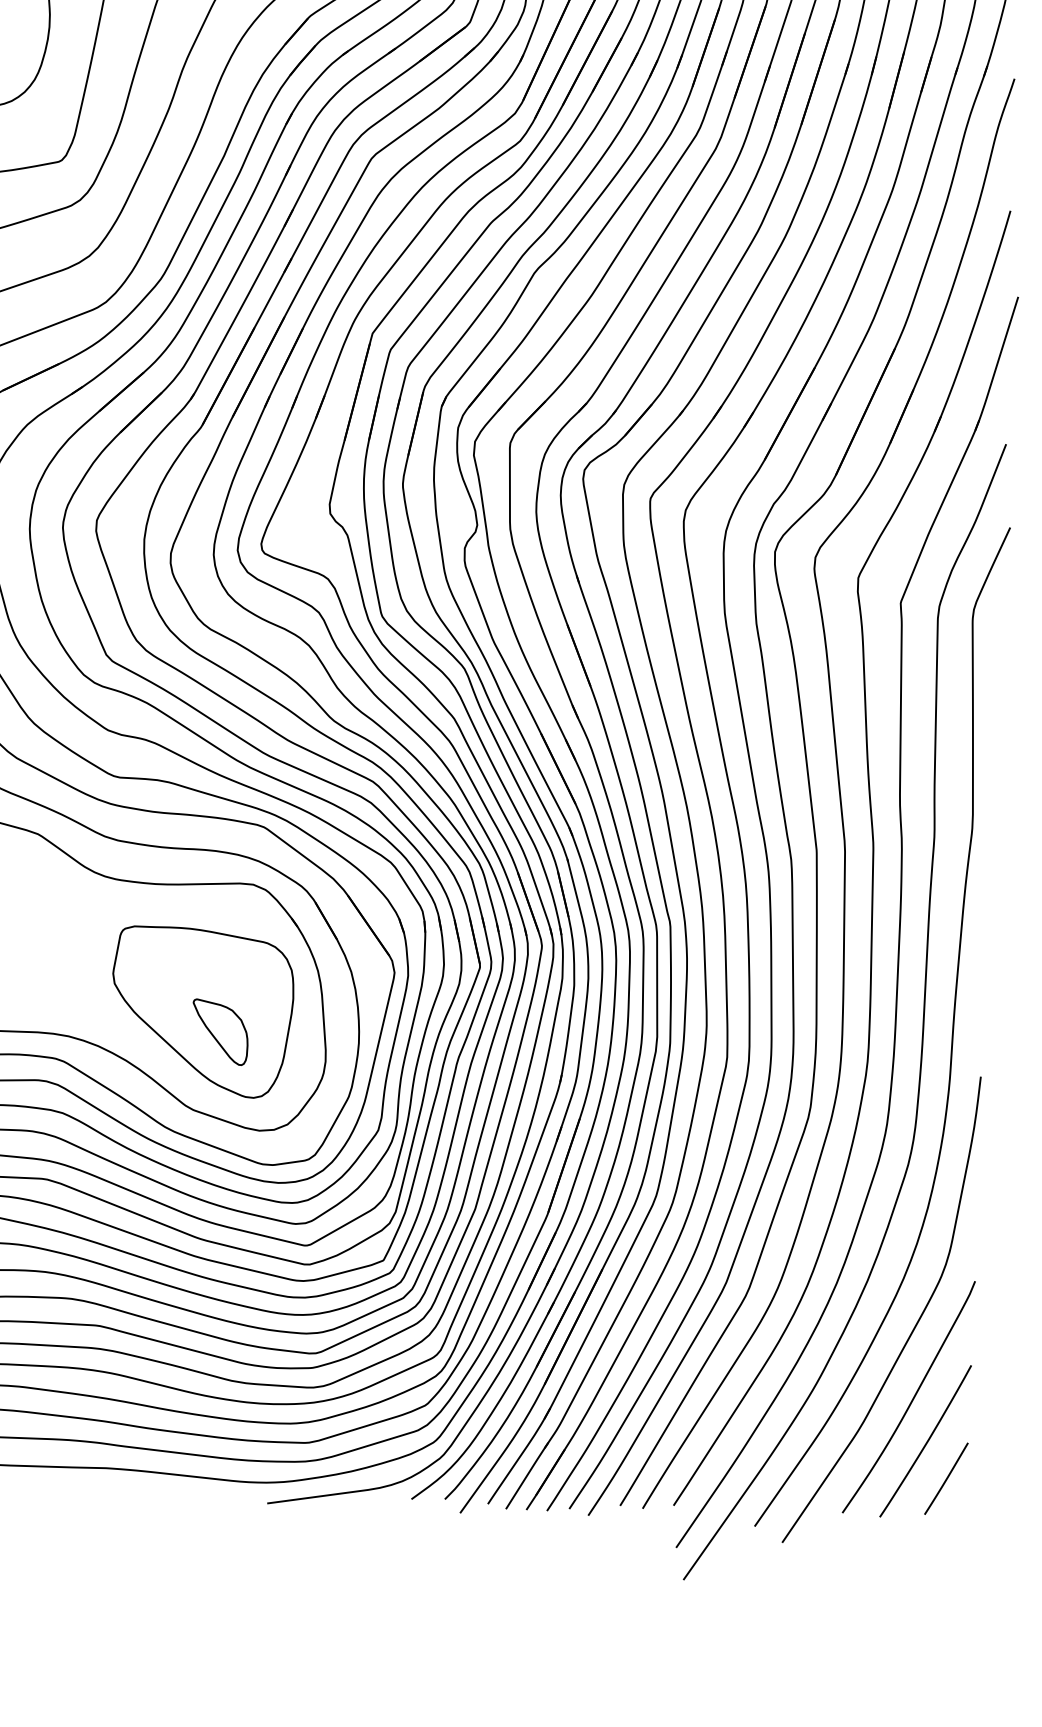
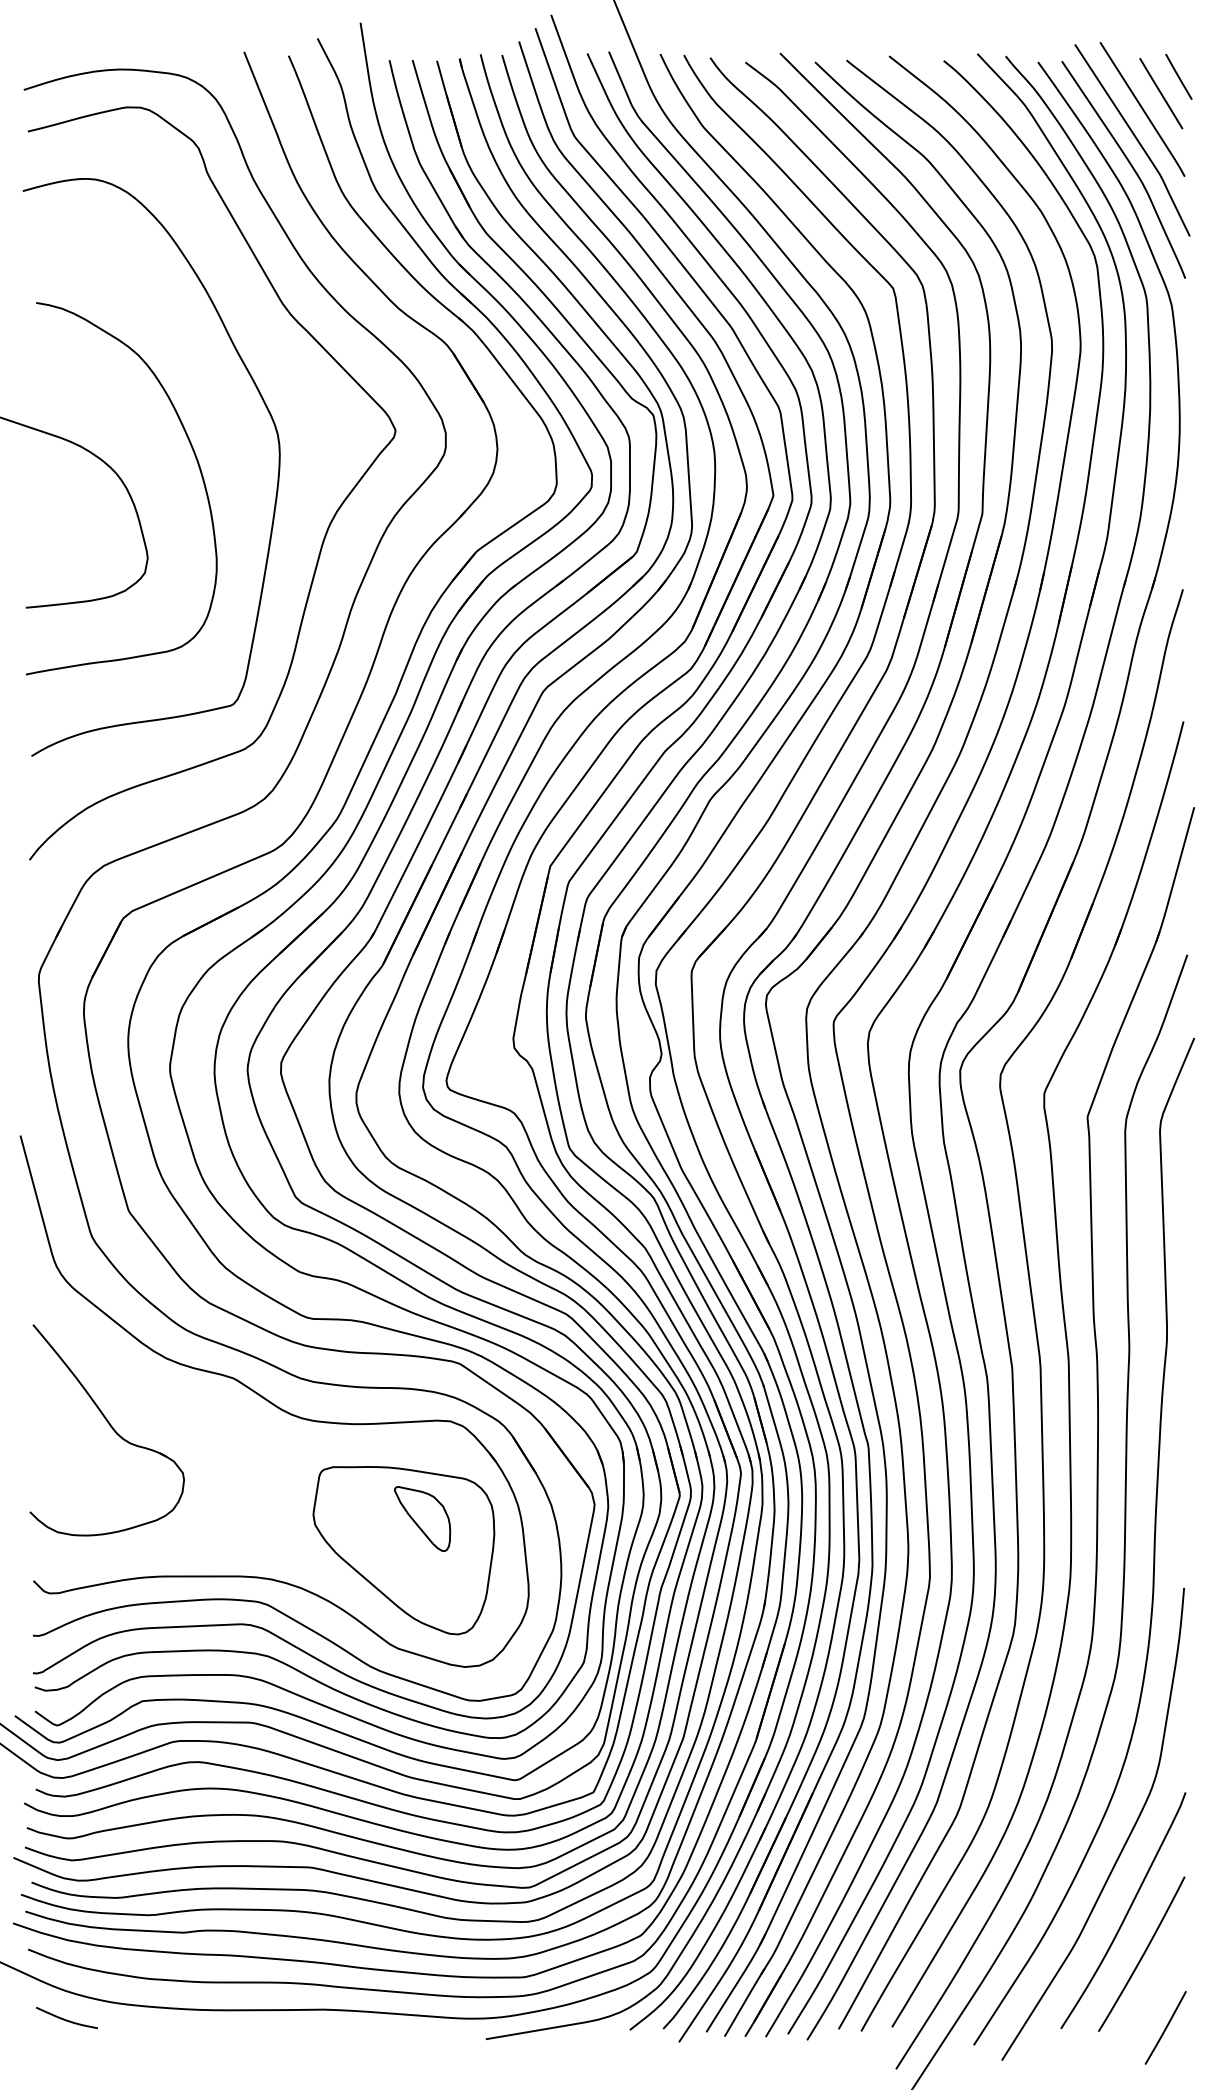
part: (220, 1031) -> (422, 1518), moved
line: (946, 1478) -> (1165, 2027), moved

